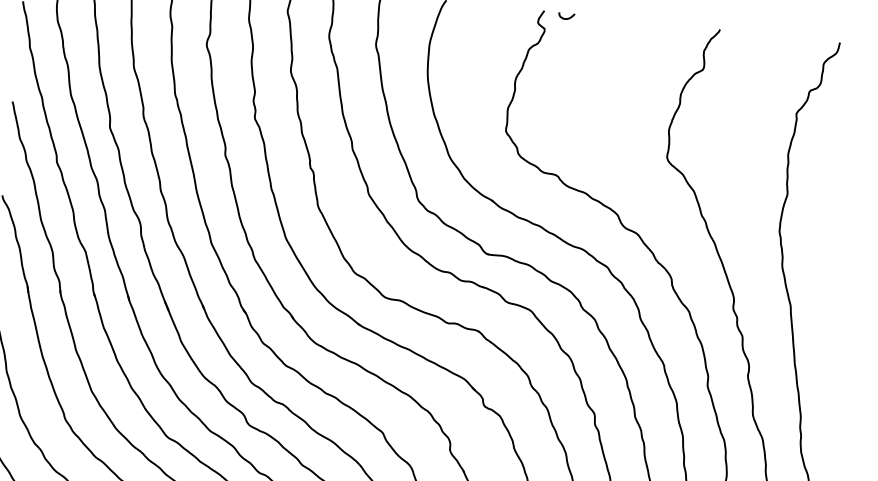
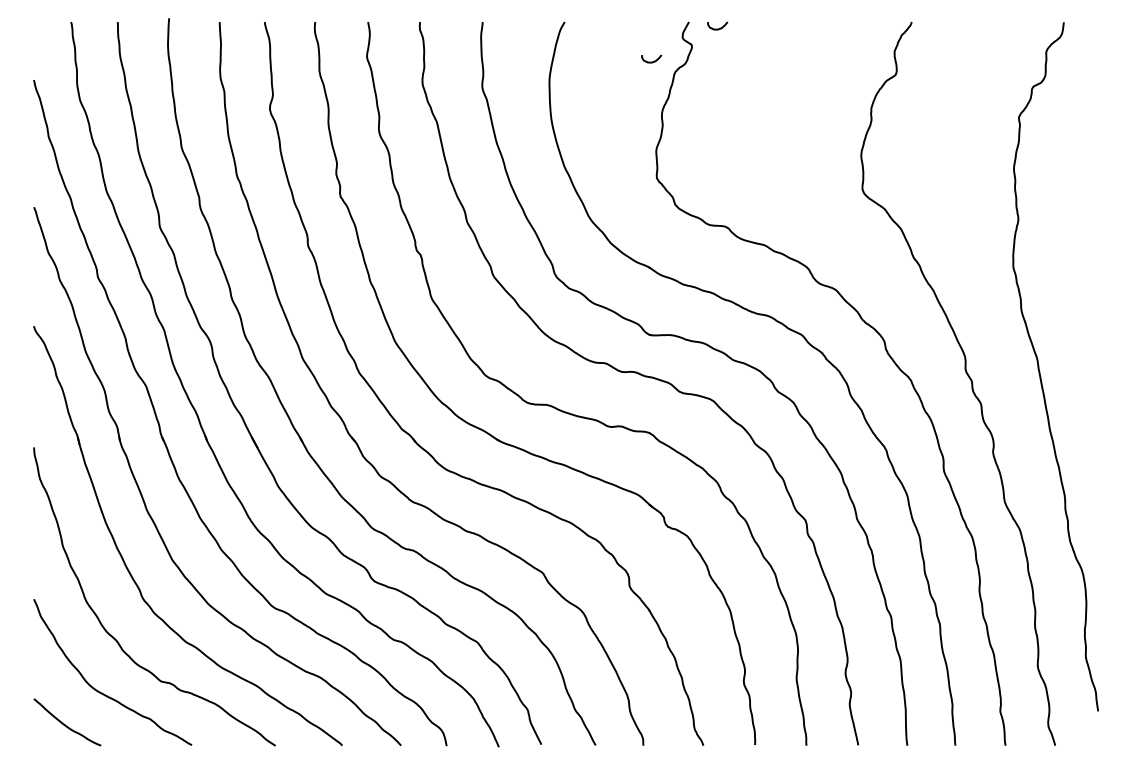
curve: (511, 38) -> (651, 61), added

